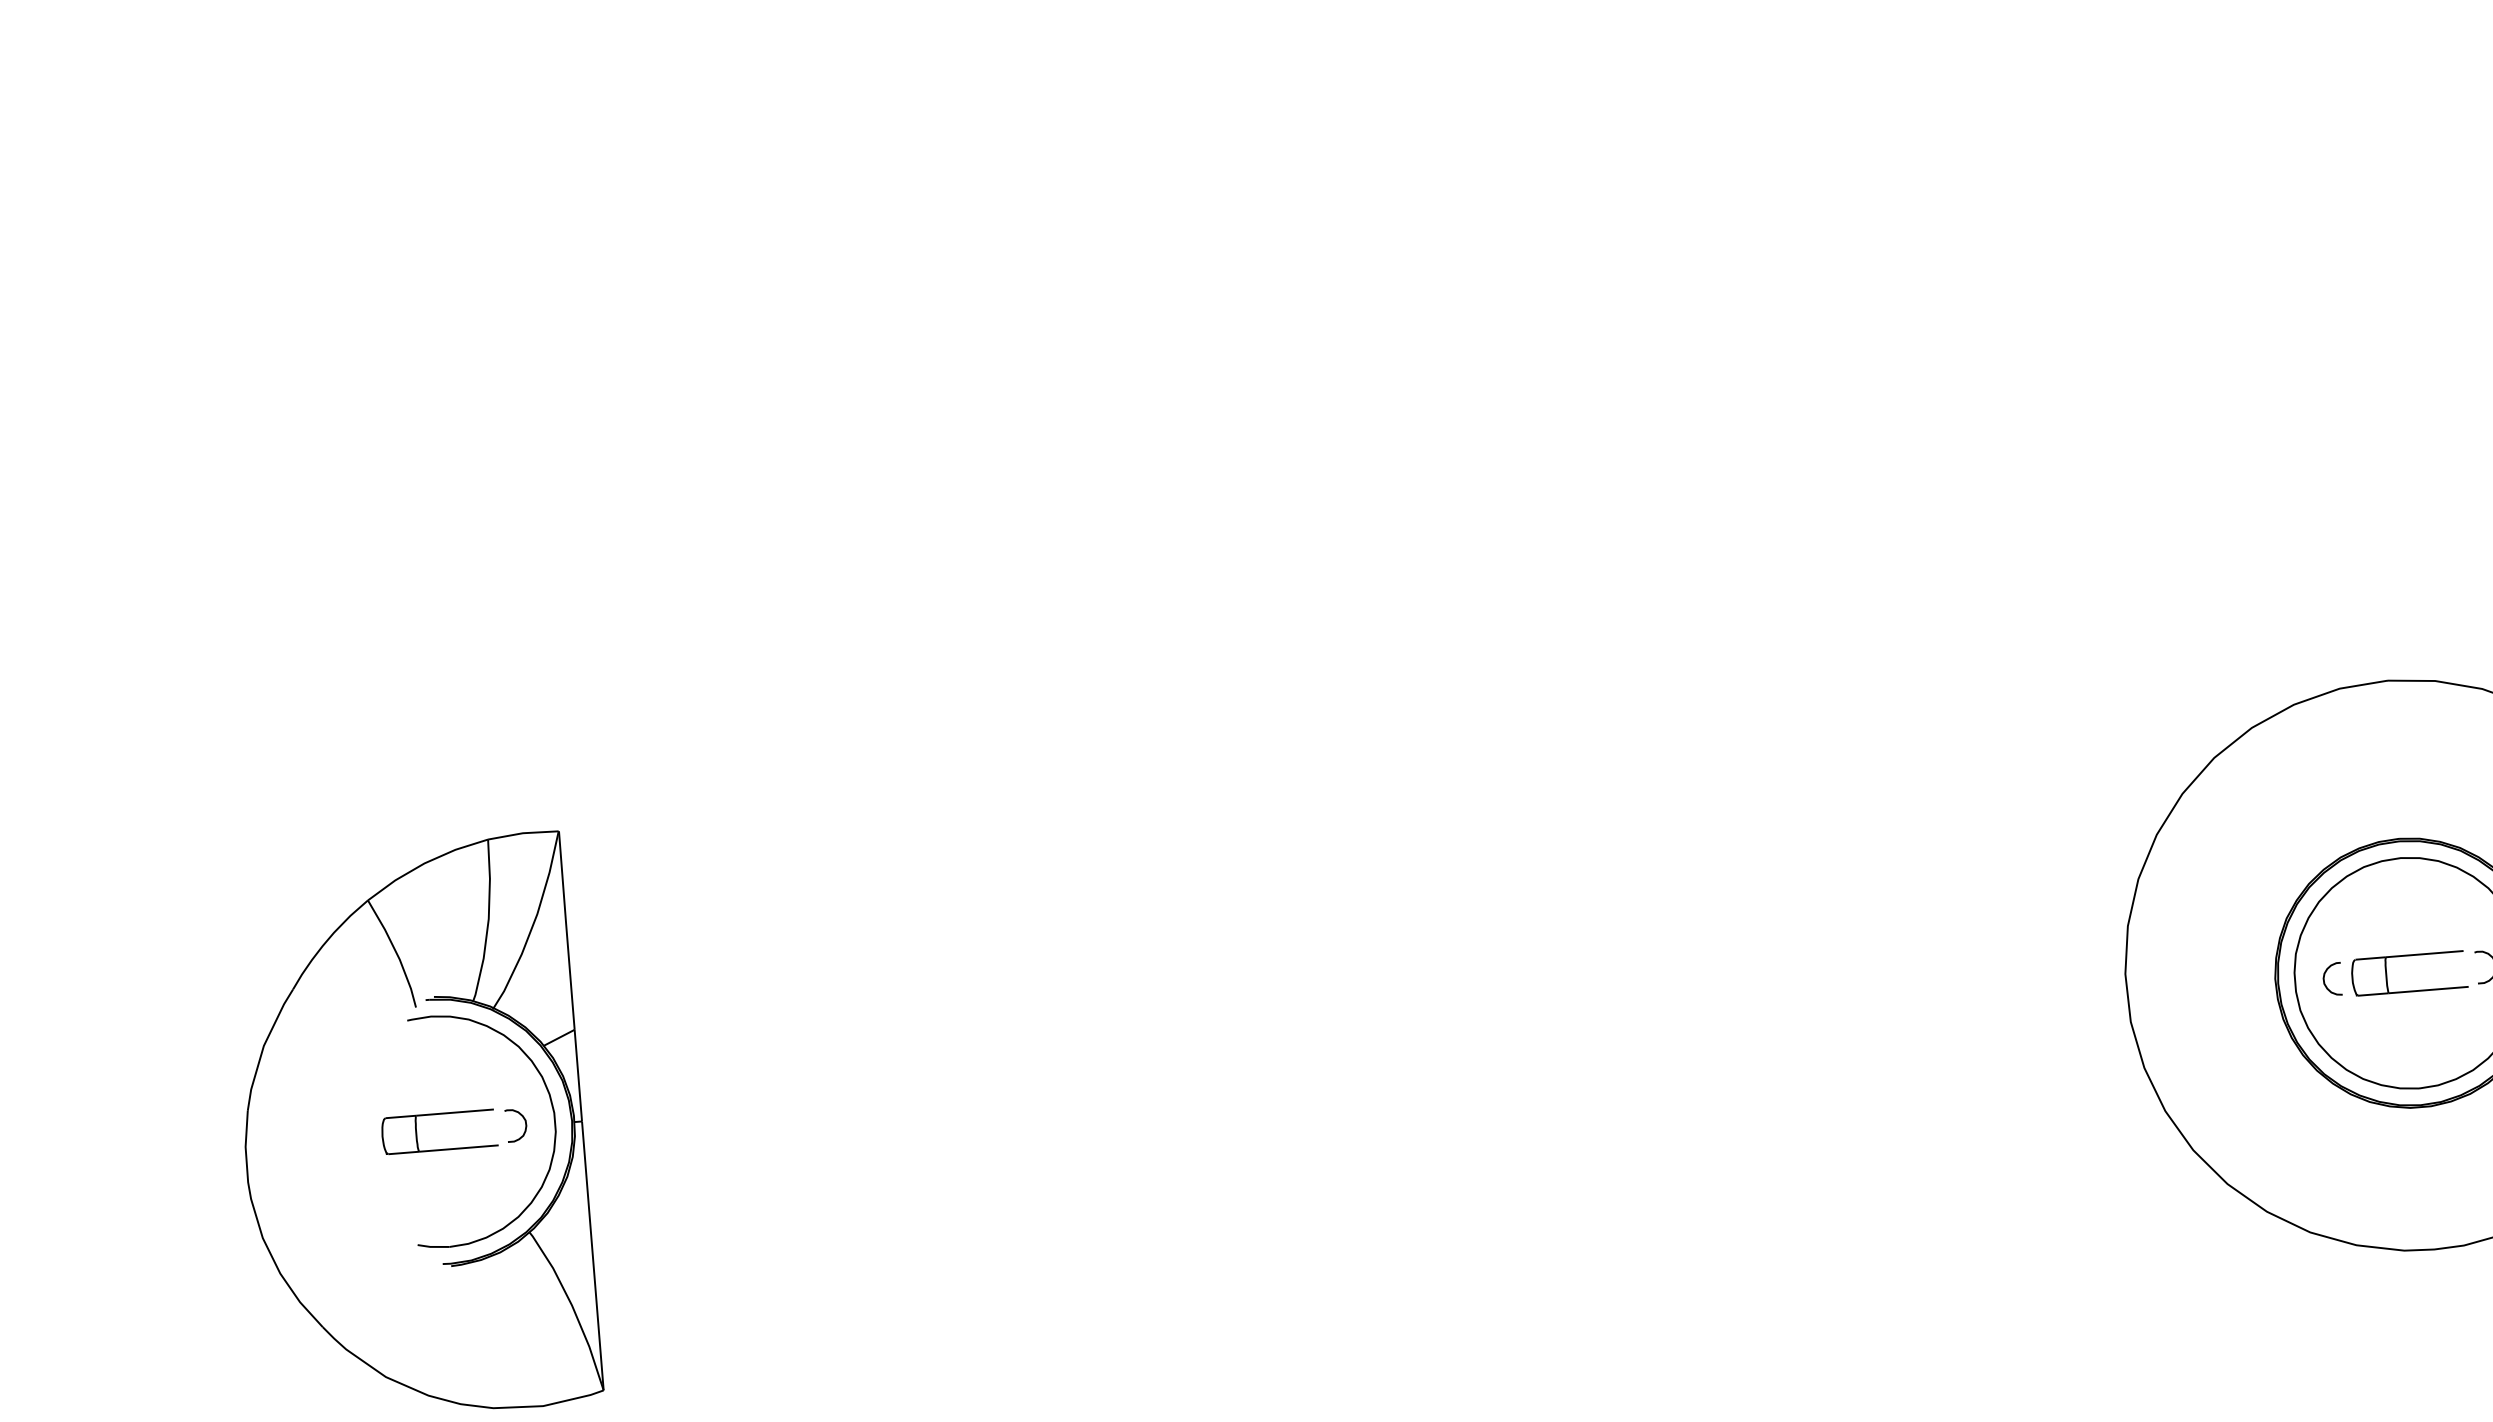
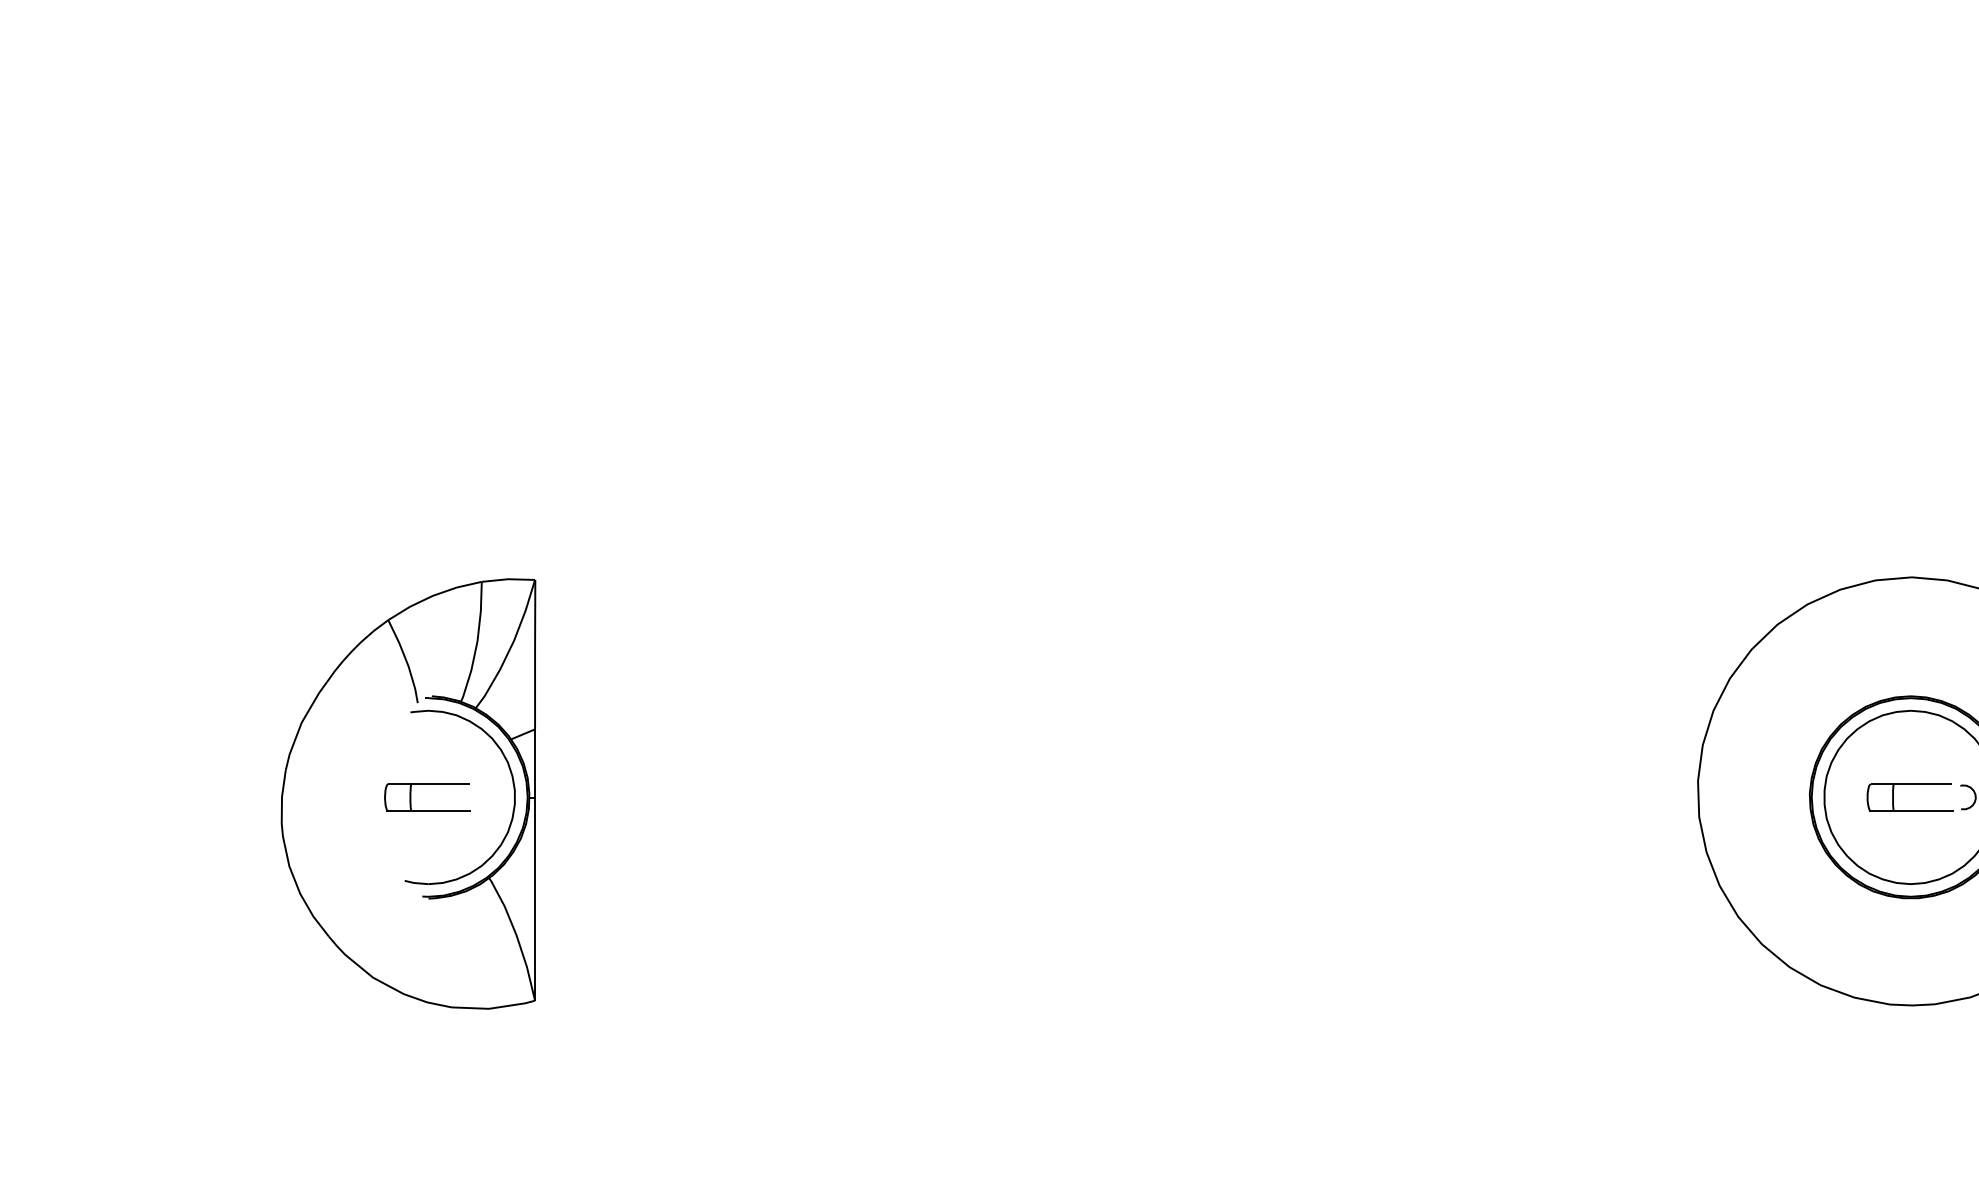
curve: (2325, 977) -> (1847, 795), removed
curve: (524, 1129) -> (491, 800), removed

